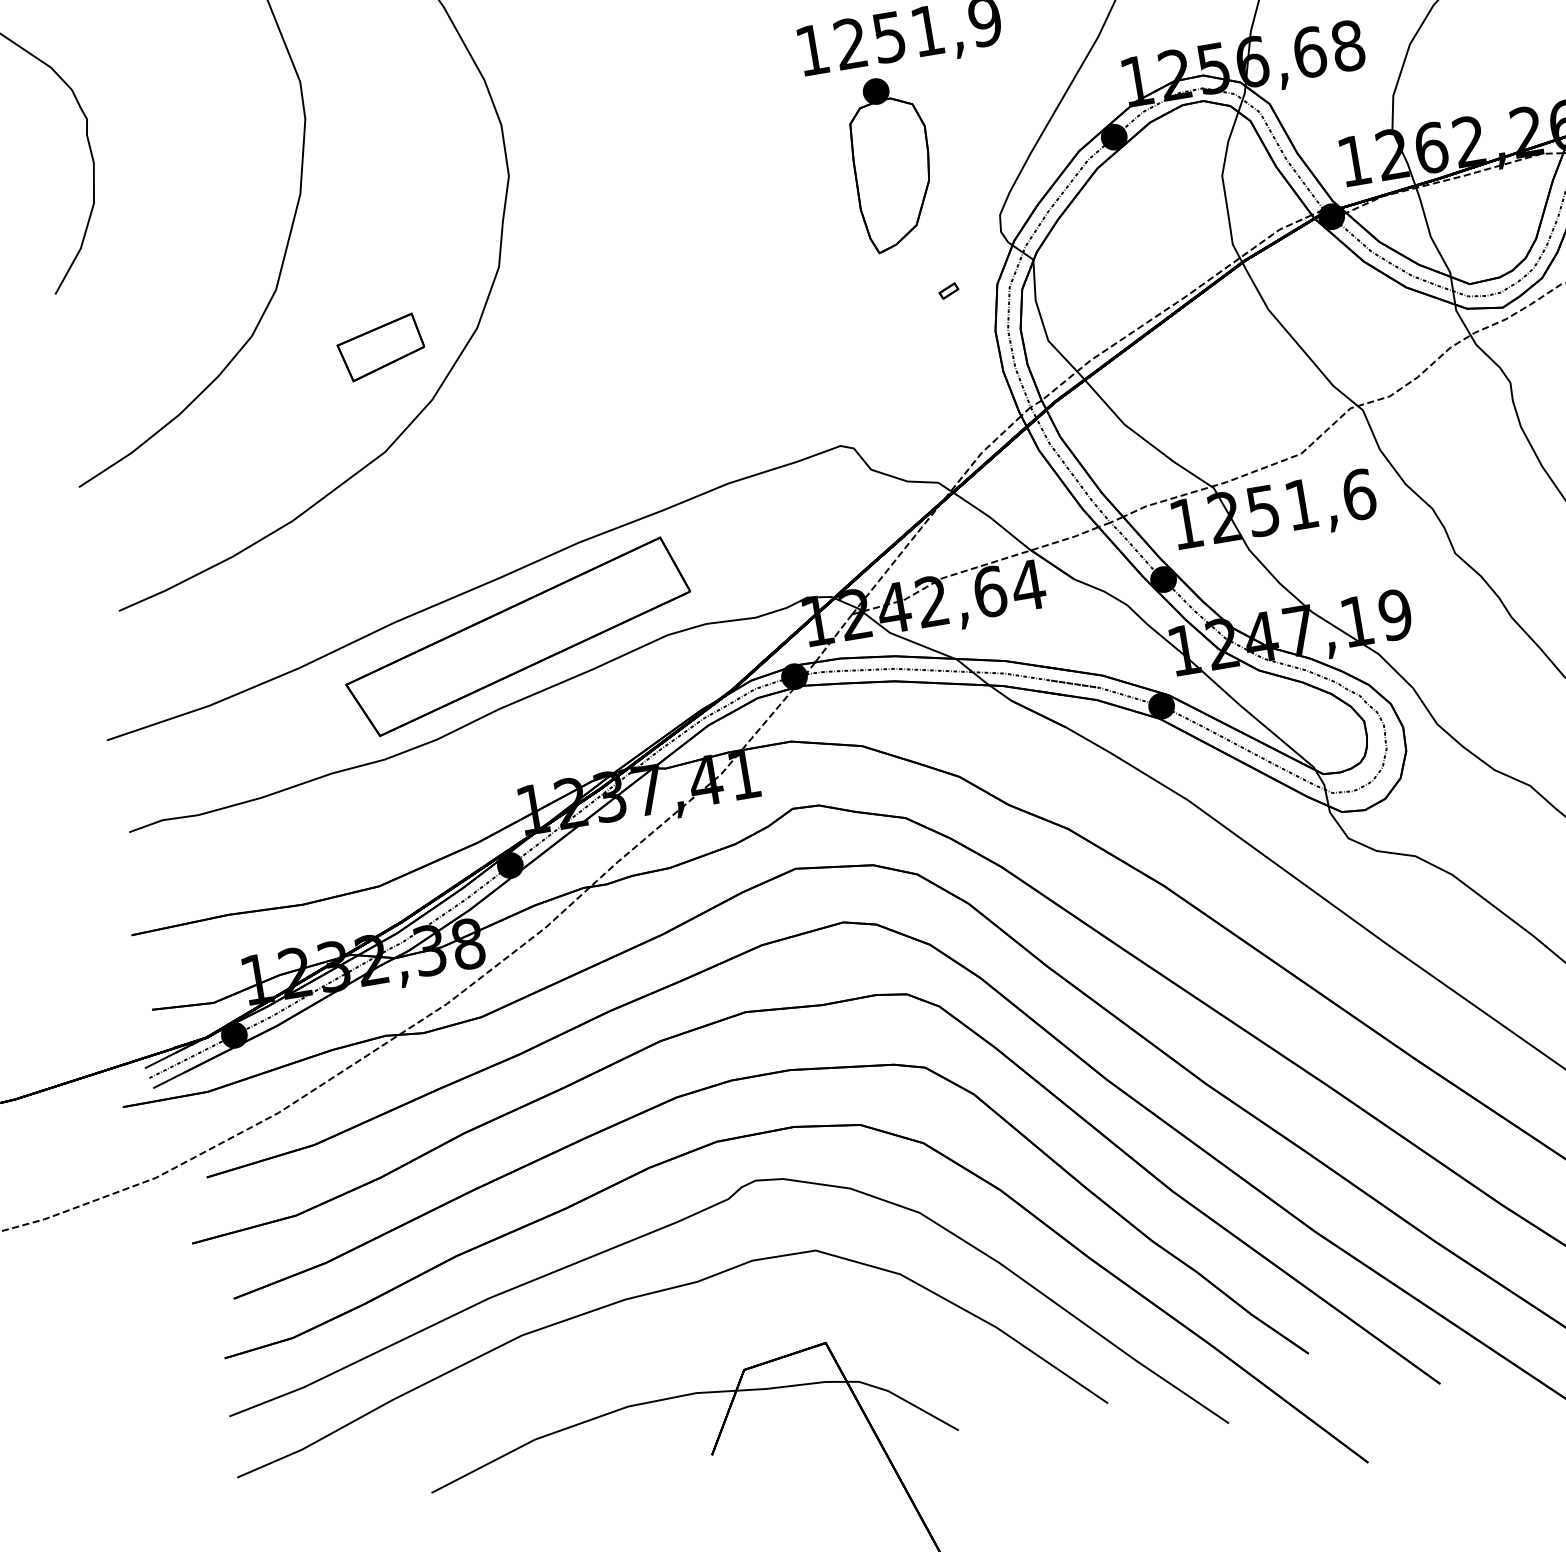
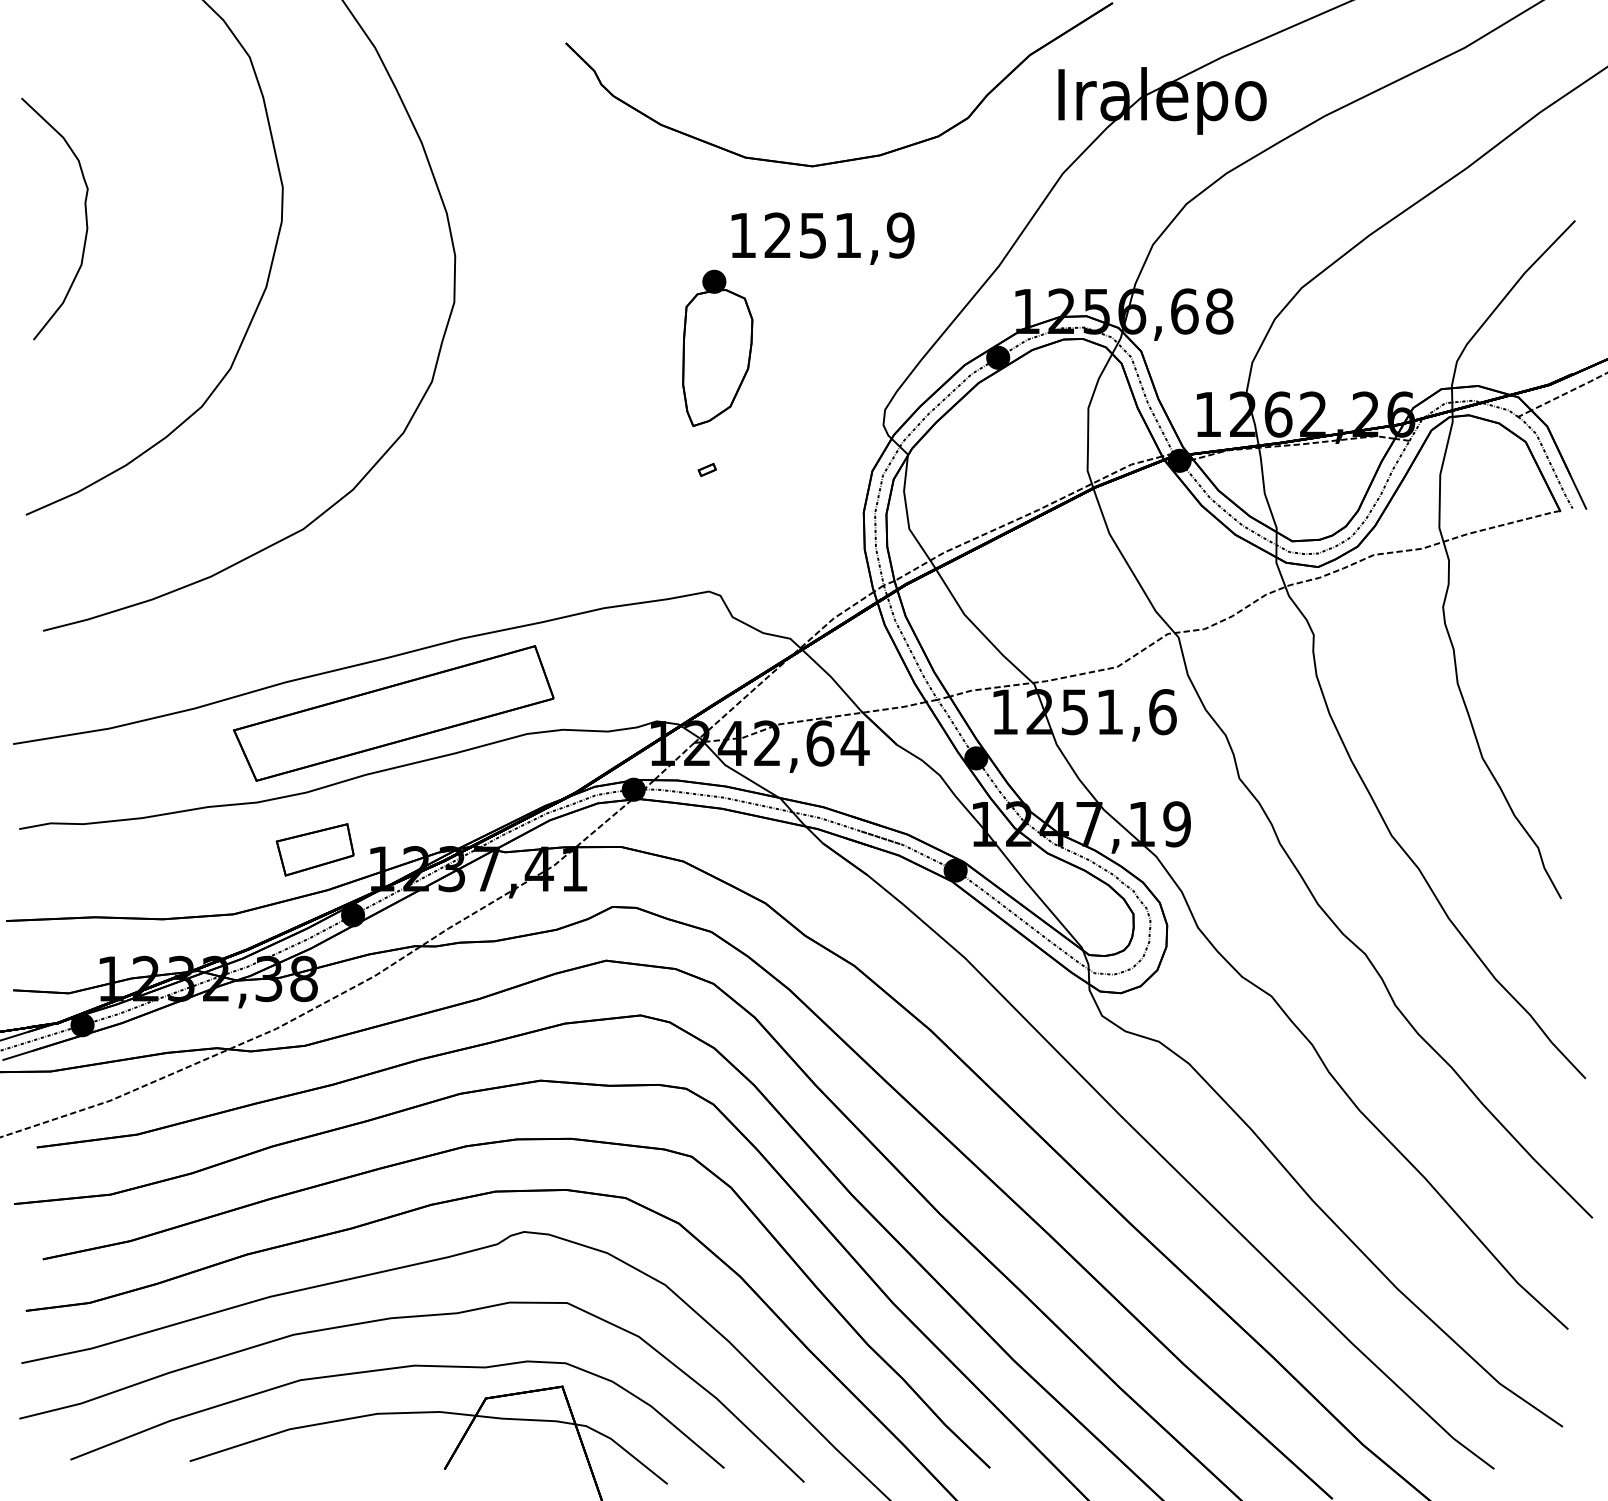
part: (891, 162) -> (717, 347), moved
part: (947, 290) -> (706, 469), moved
part: (380, 347) -> (314, 849), moved
part: (638, 1354) -> (394, 1369), added

